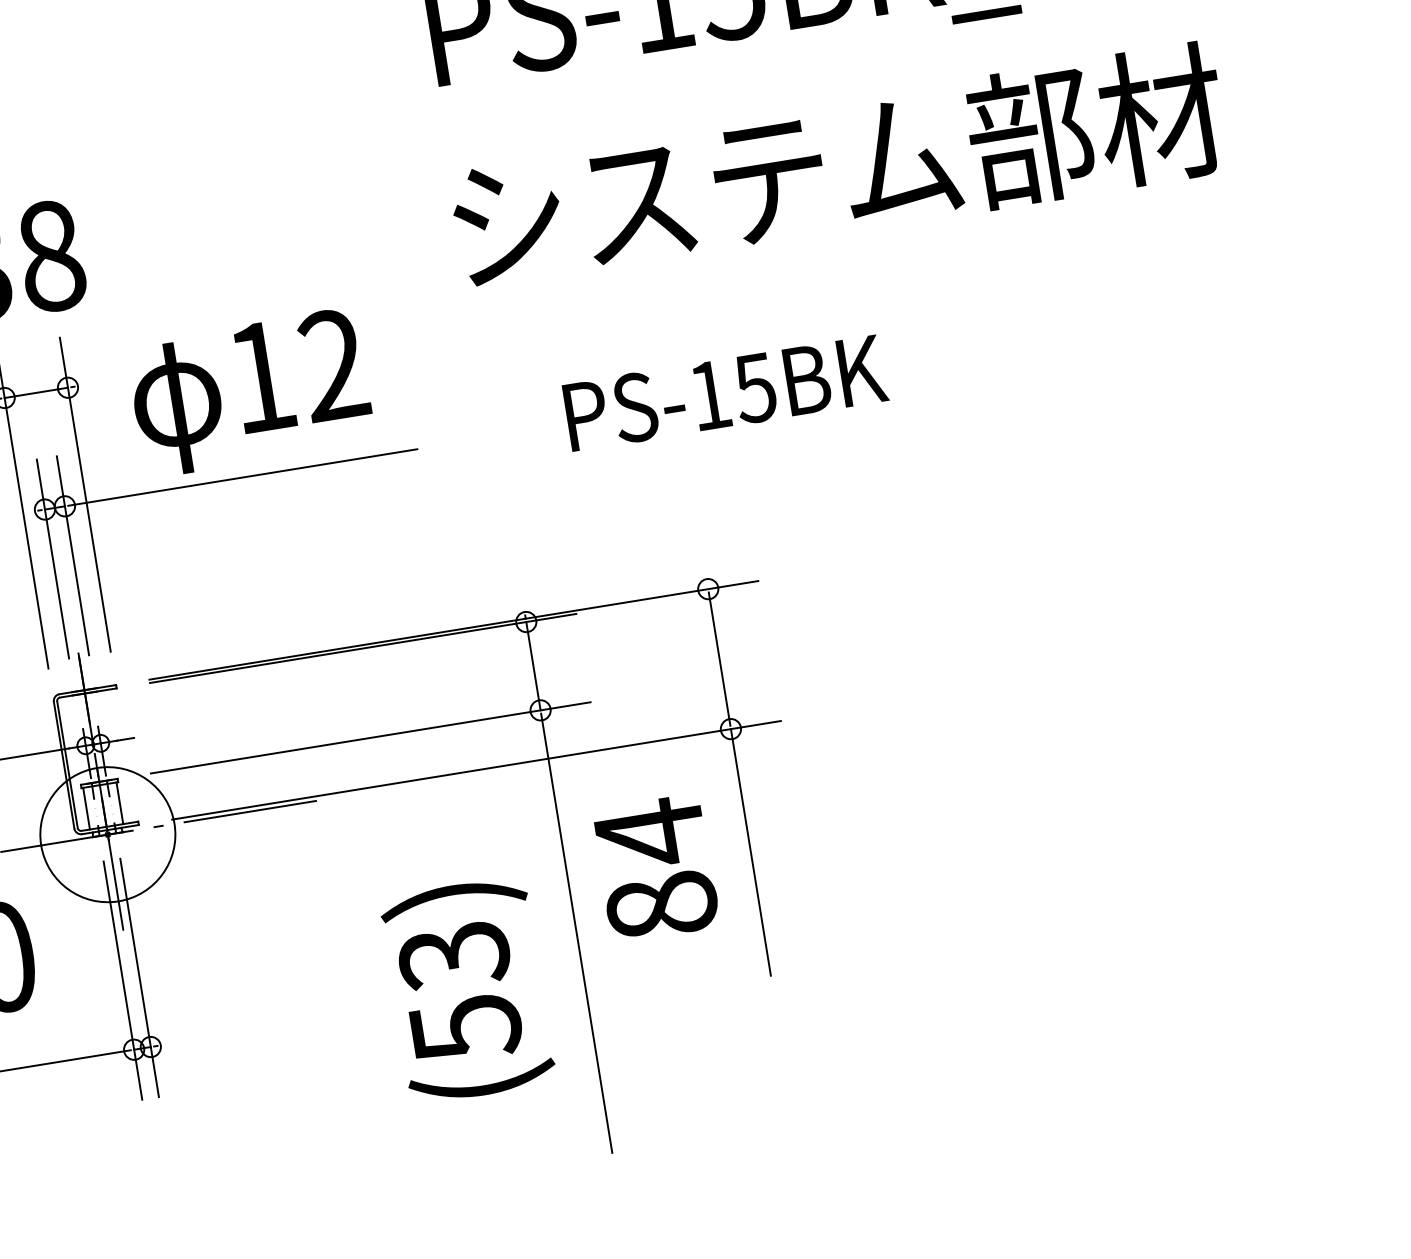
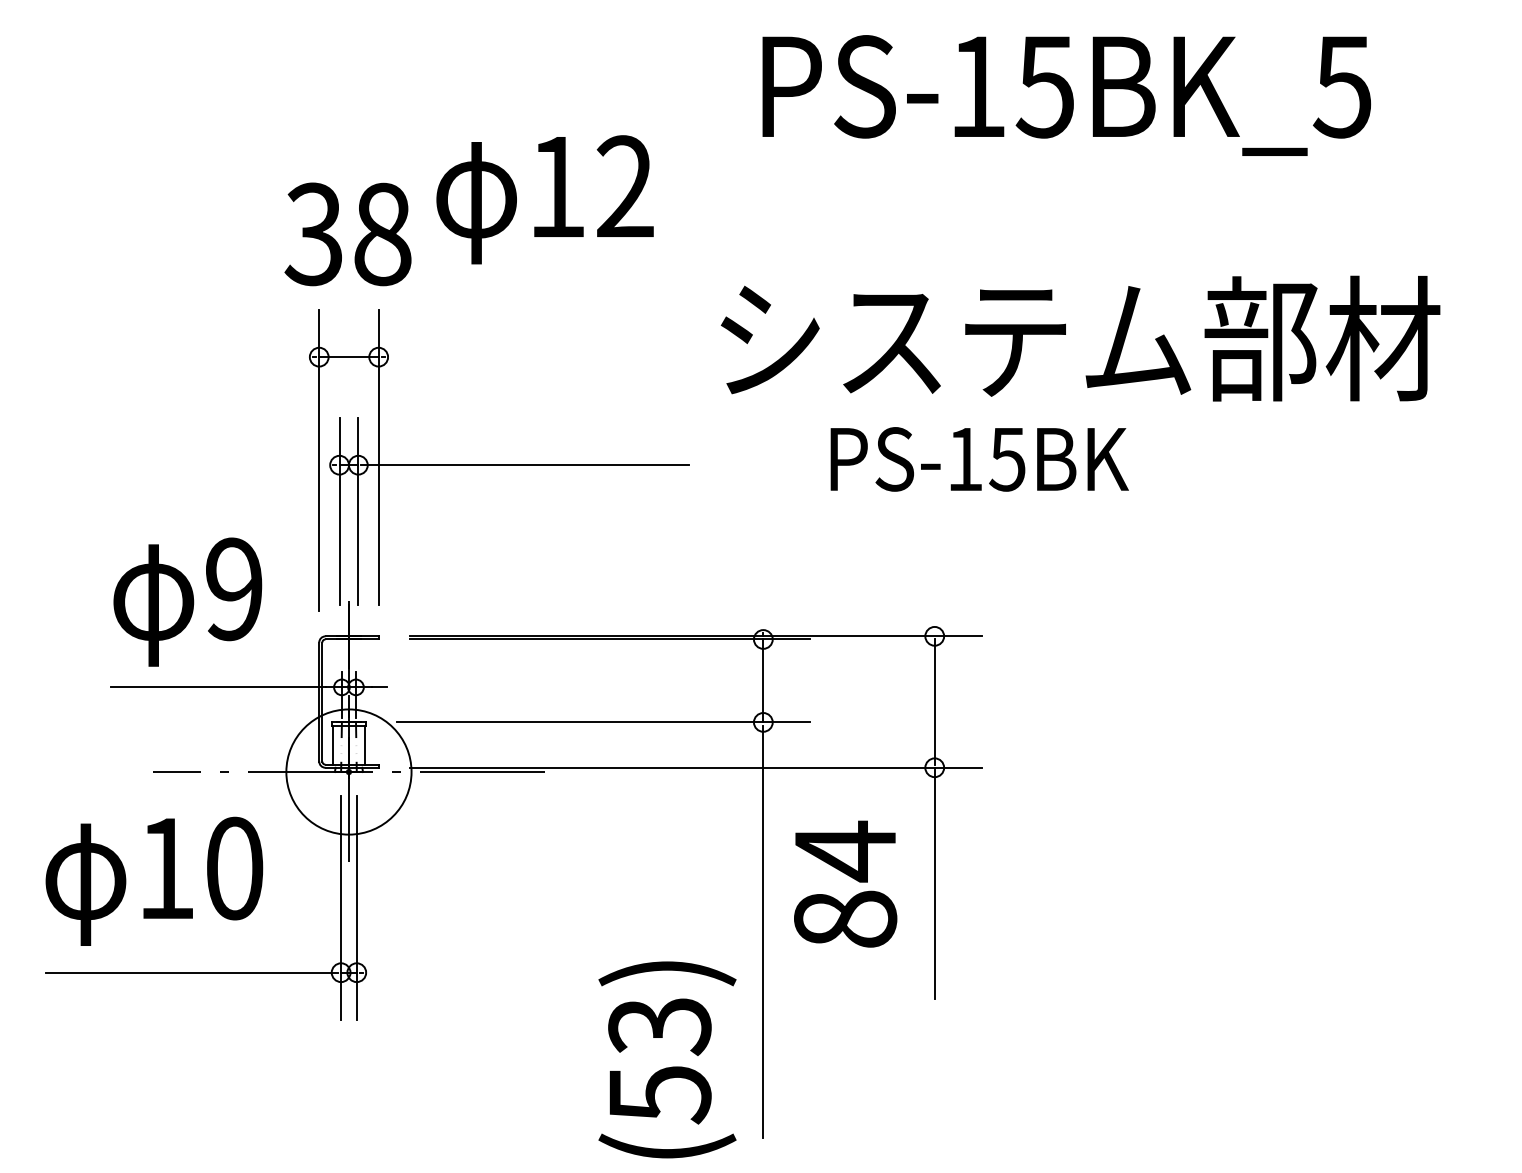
text: (838, 167) -> (1080, 338), moved
text: (249, 392) -> (544, 199), moved
text: (468, 989) -> (667, 1059), moved

